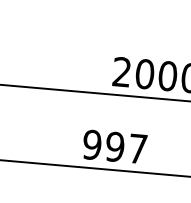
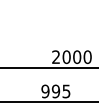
text: (138, 148) -> (66, 91), 997 -> 995

